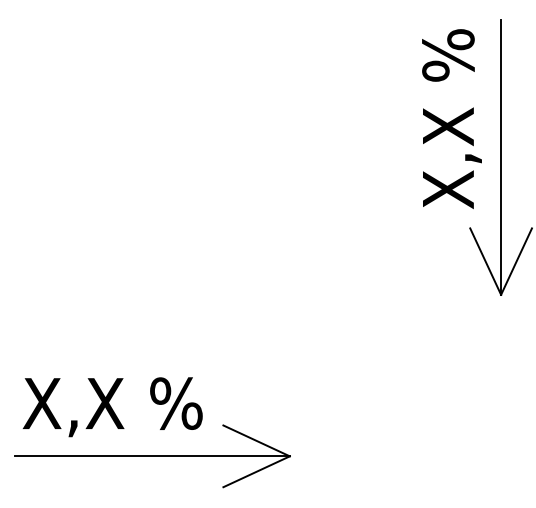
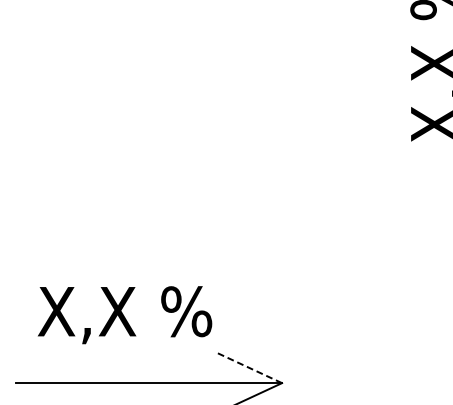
text: (112, 407) -> (124, 315), moved
line: (256, 440) -> (249, 367), solid -> dashed

